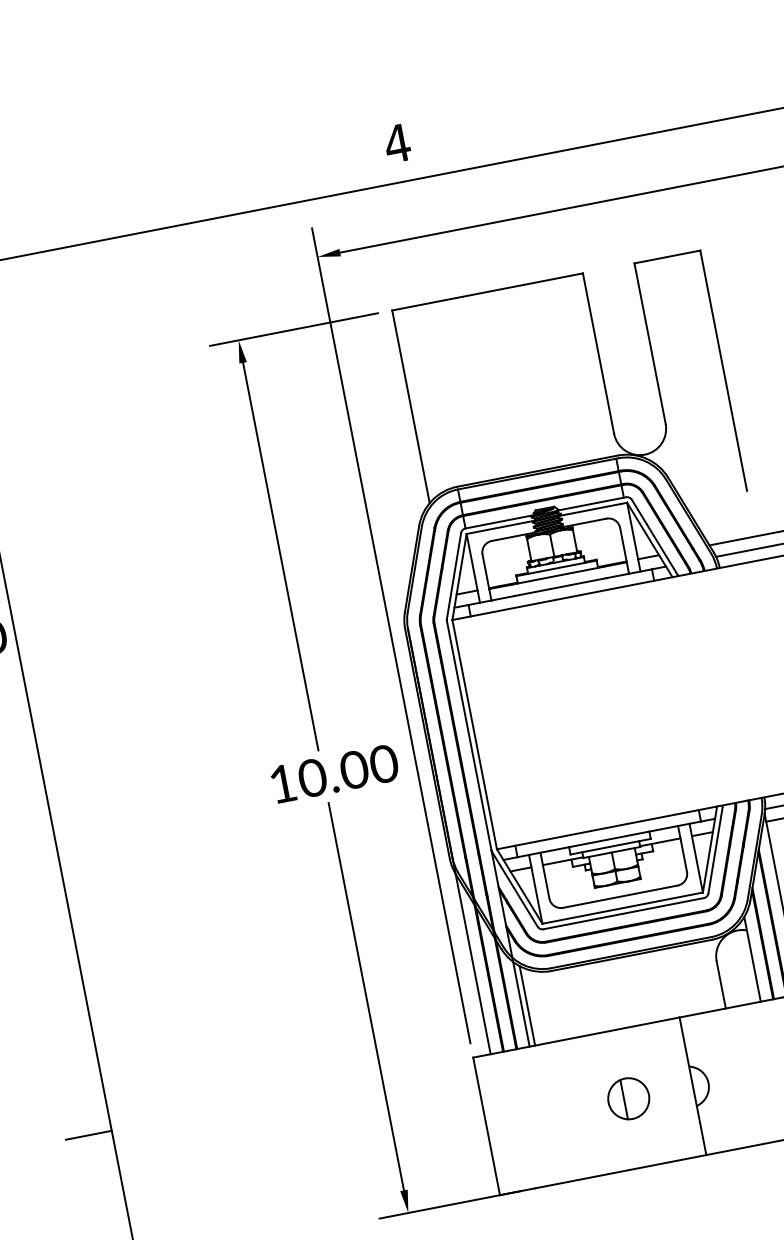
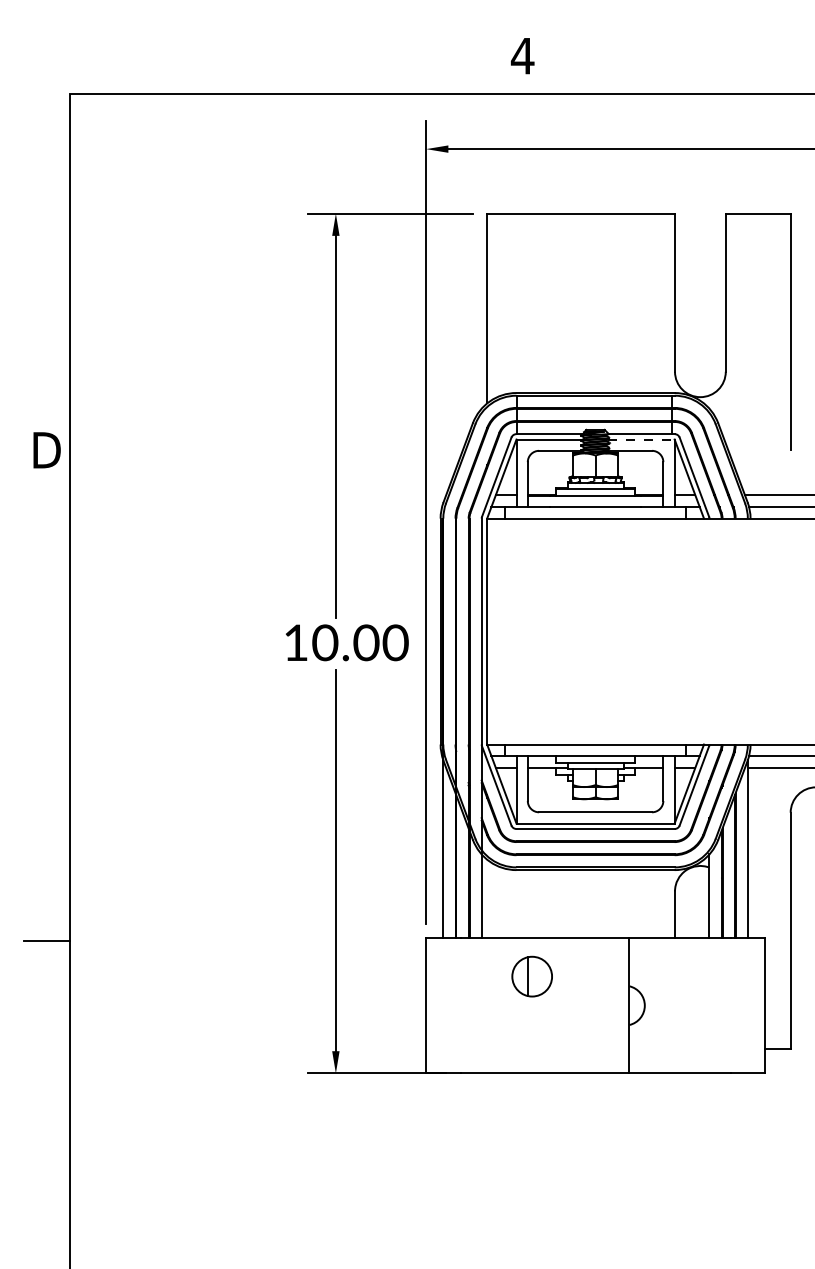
line: (593, 509) -> (641, 439), solid -> dashed
line: (527, 1005) -> (487, 898), removed
part: (628, 1098) -> (531, 976), moved

